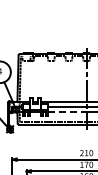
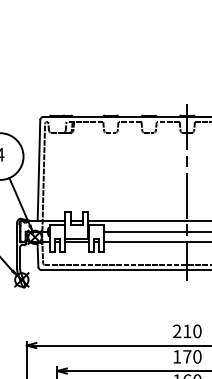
line: (67, 111) -> (146, 241), dashed -> solid

